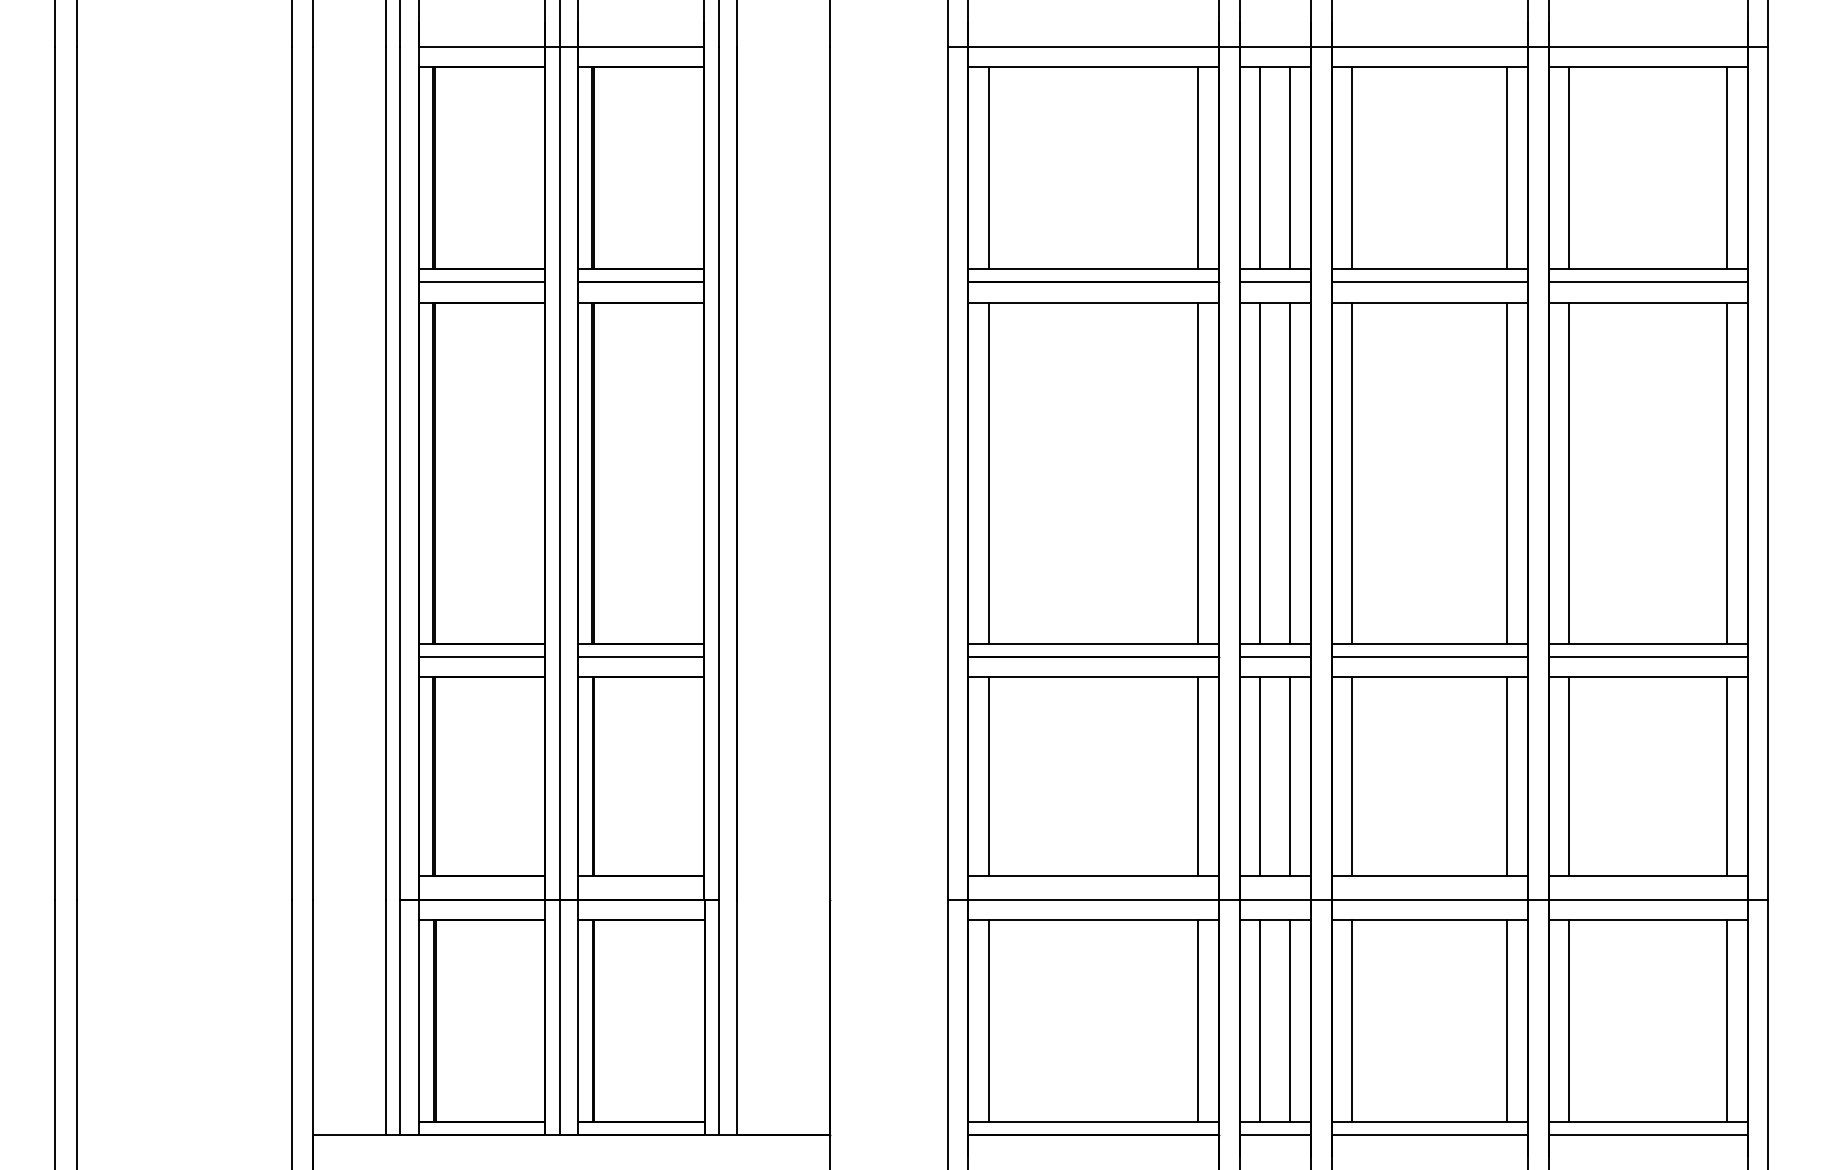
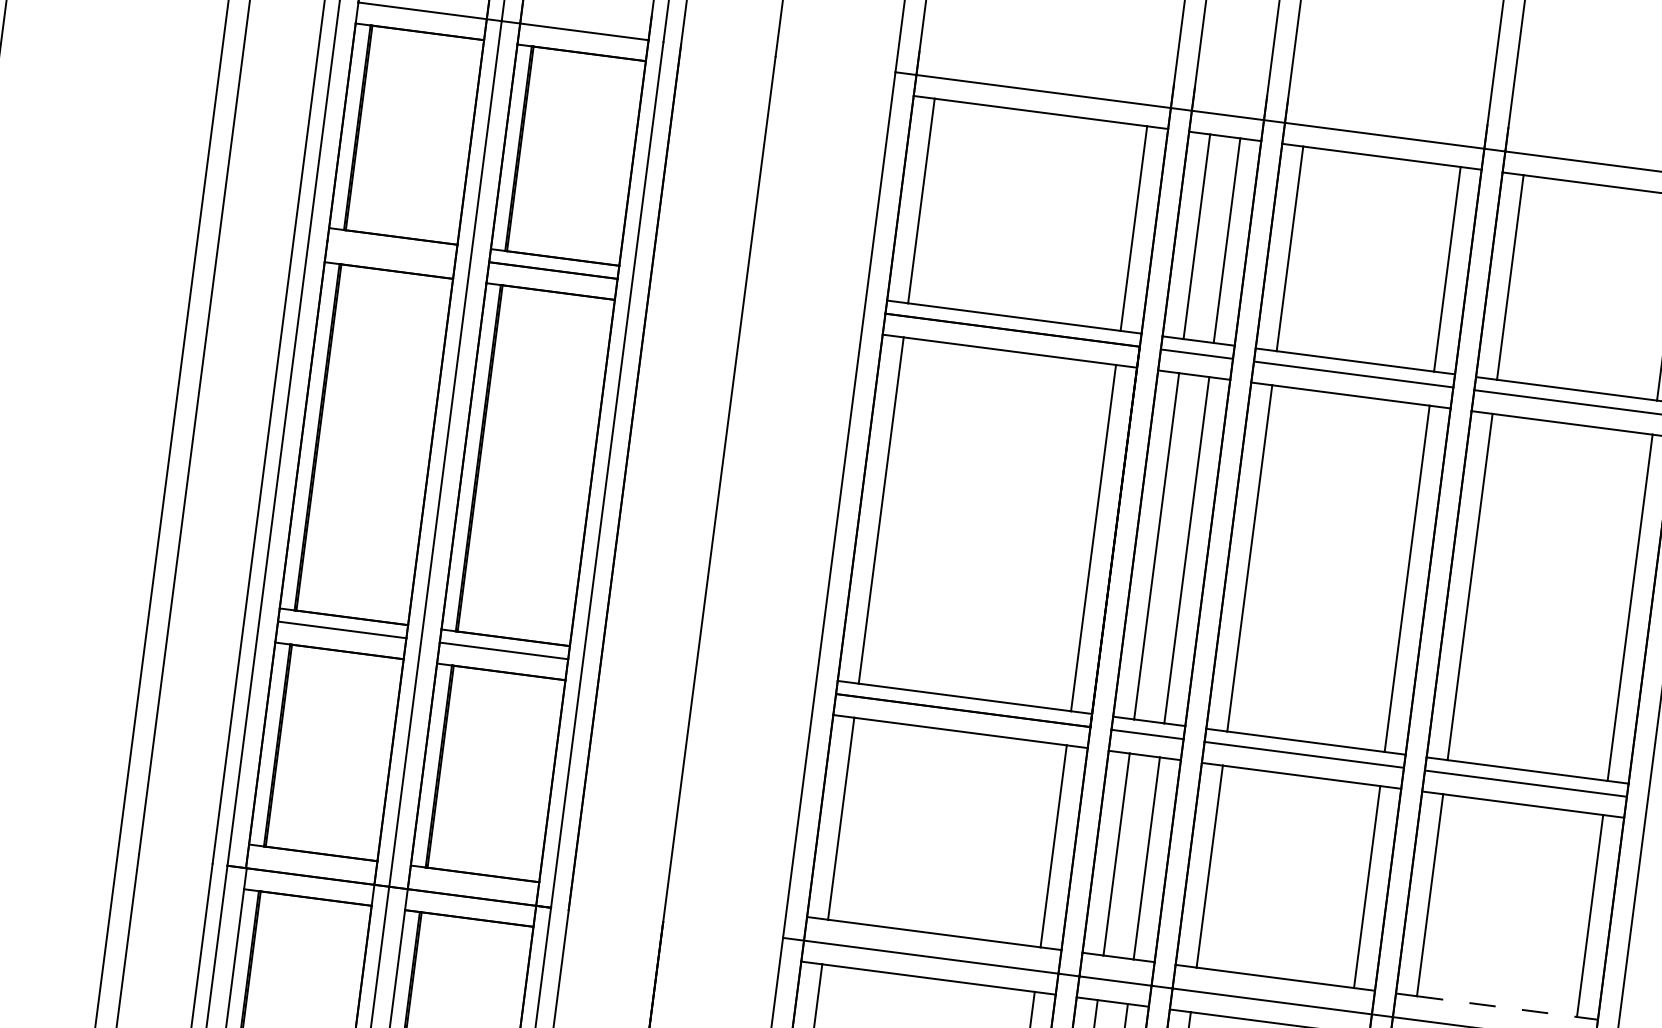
line: (481, 281) -> (391, 249), removed
line: (1648, 876) -> (1497, 1006), solid -> dashed

